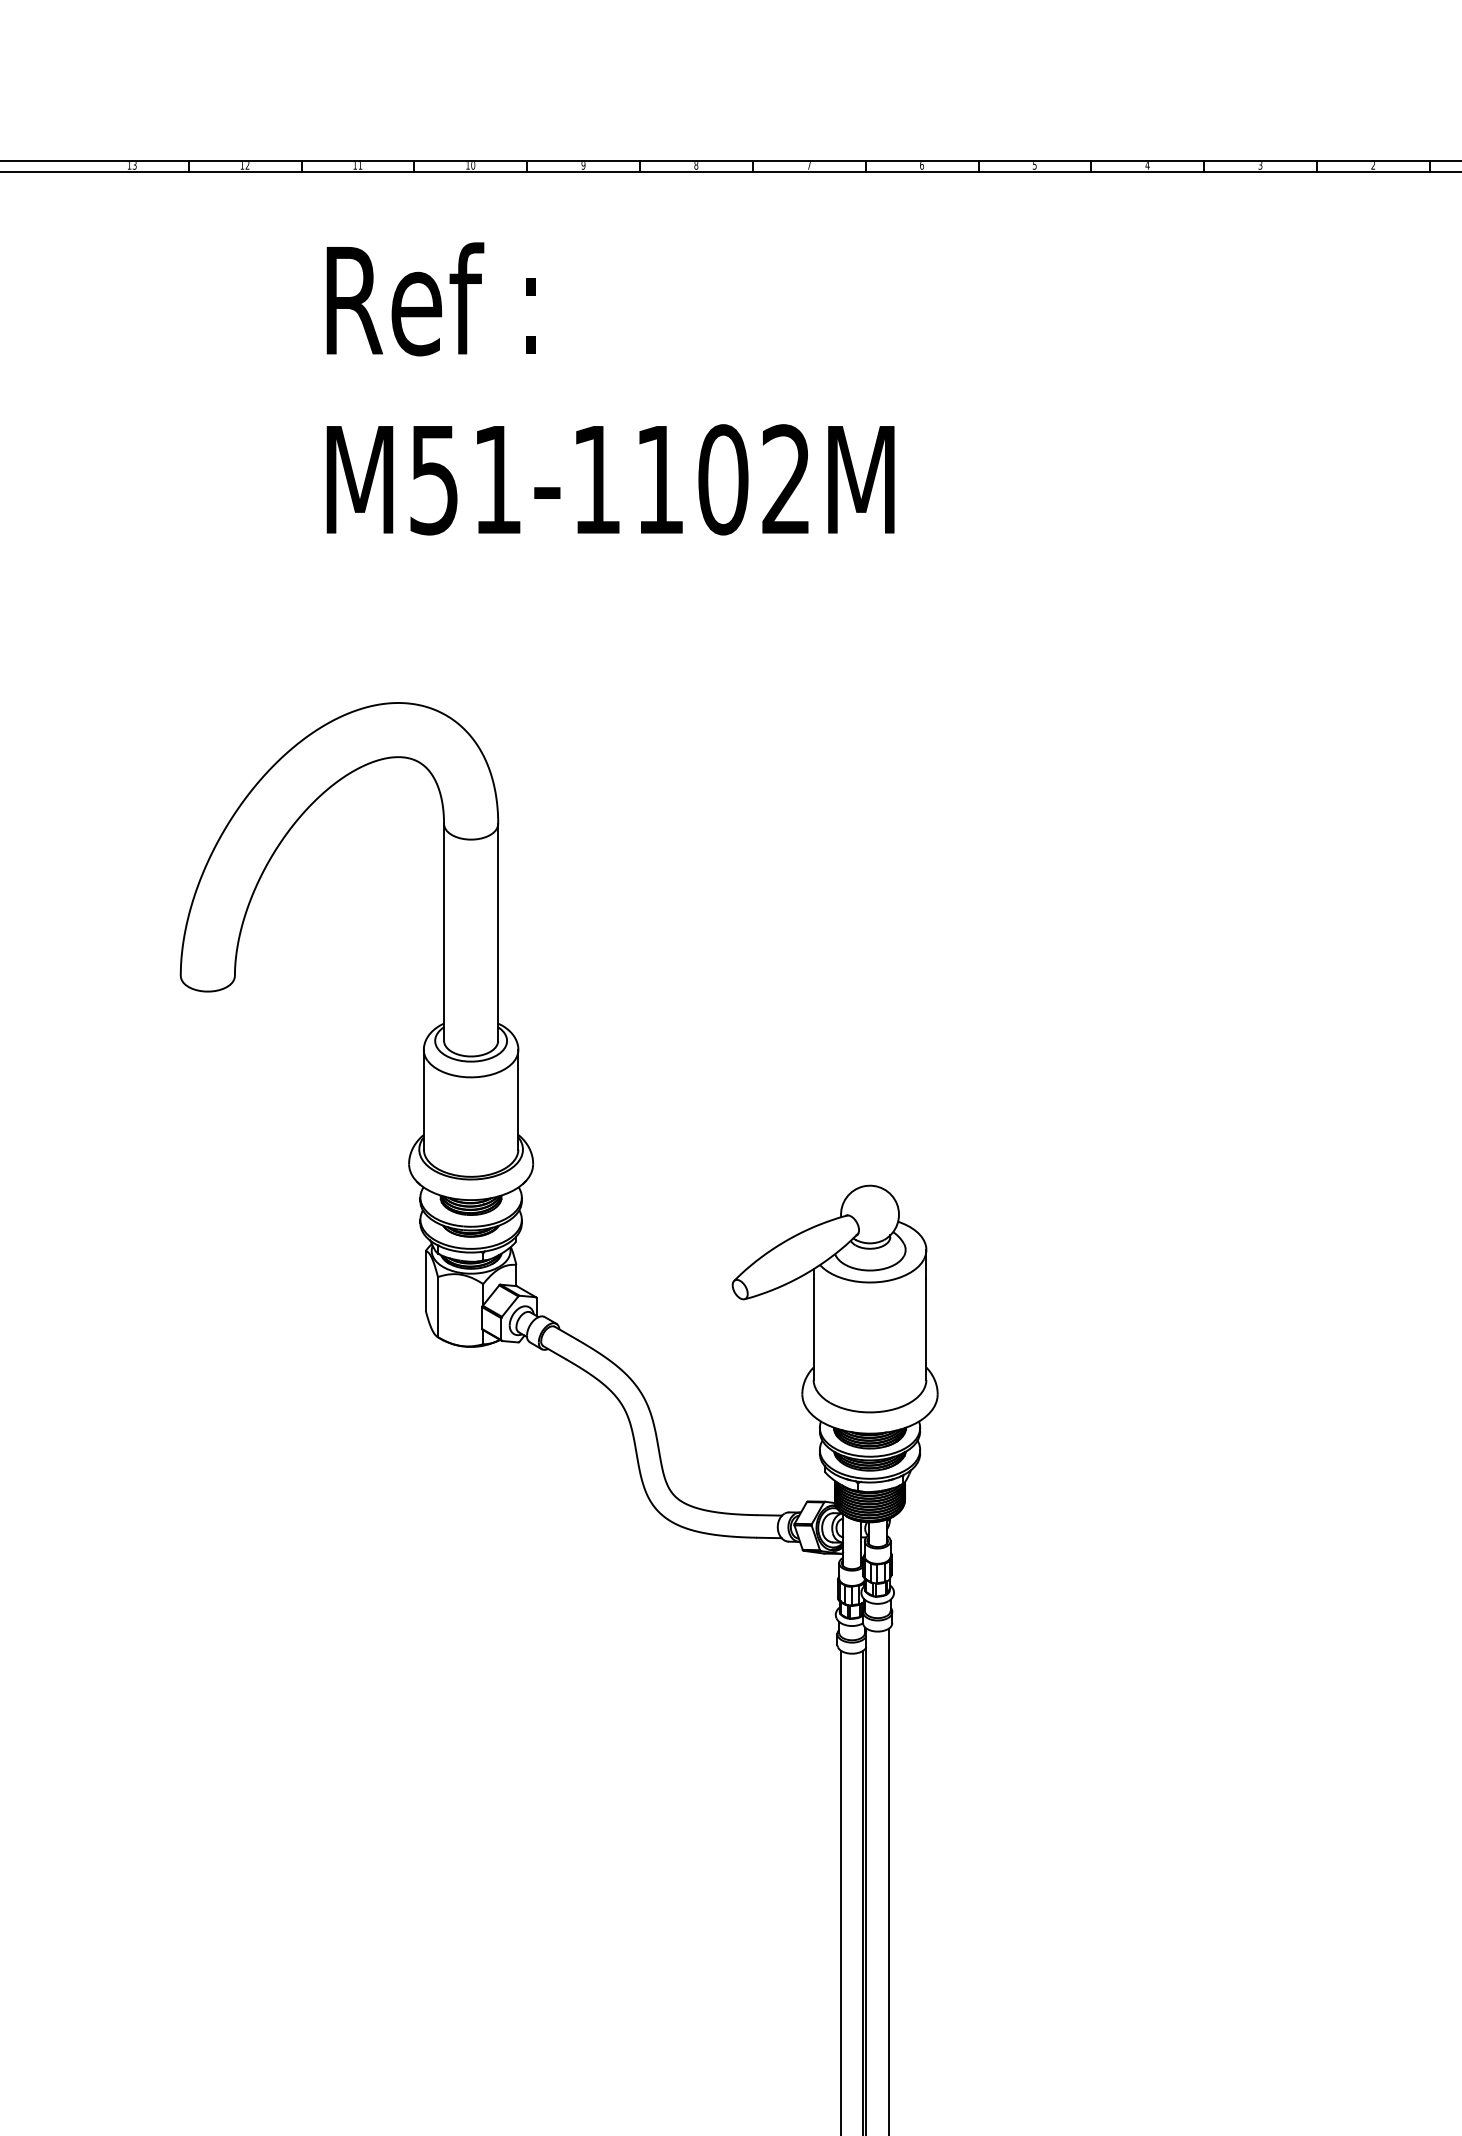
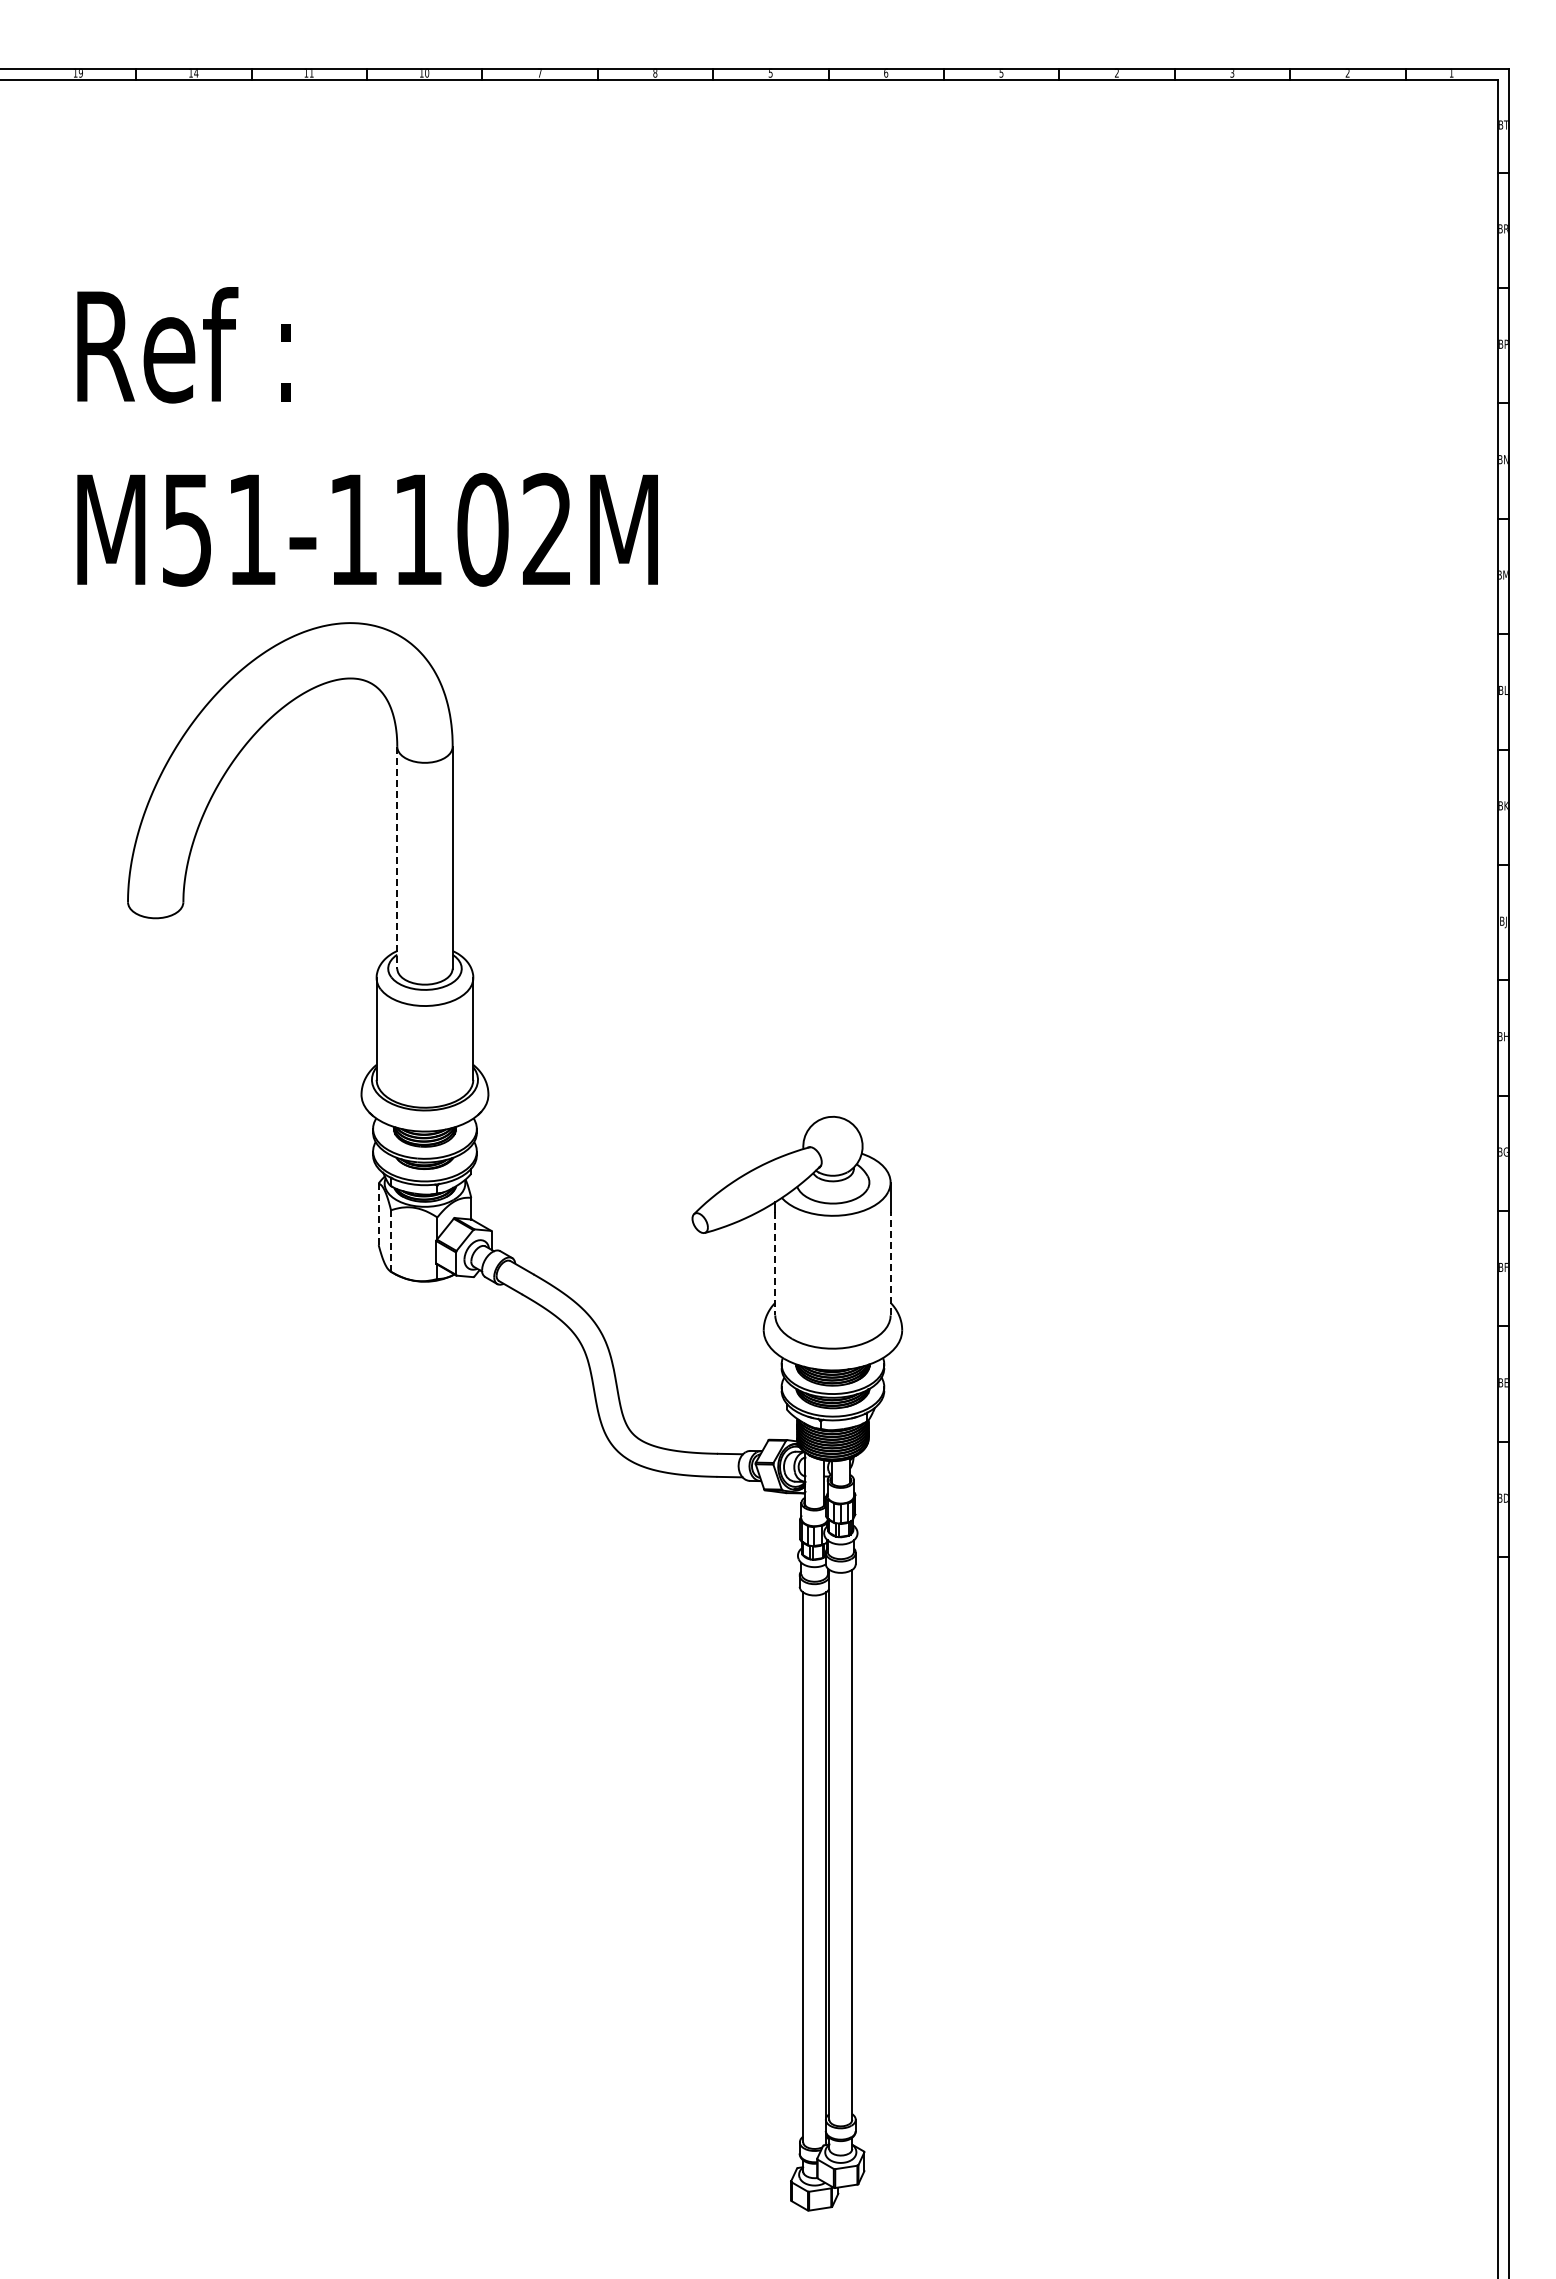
text: (134, 165) -> (80, 73), 13 -> 19
text: (247, 165) -> (196, 73), 12 -> 14
text: (583, 165) -> (539, 73), 9 -> 7
text: (808, 165) -> (770, 73), 7 -> 5
text: (1147, 165) -> (1116, 73), 4 -> 2
text: (610, 388) -> (367, 436), moved
line: (444, 932) -> (397, 857), solid -> dashed
line: (425, 1281) -> (378, 1214), solid -> dashed
line: (438, 1307) -> (391, 1241), solid -> dashed
line: (813, 1329) -> (775, 1263), solid -> dashed
line: (926, 1329) -> (890, 1263), solid -> dashed

